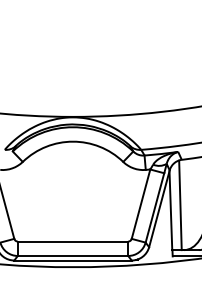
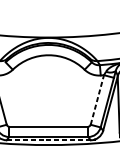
line: (141, 204) -> (97, 100), solid -> dashed
line: (73, 260) -> (49, 140), solid -> dashed

